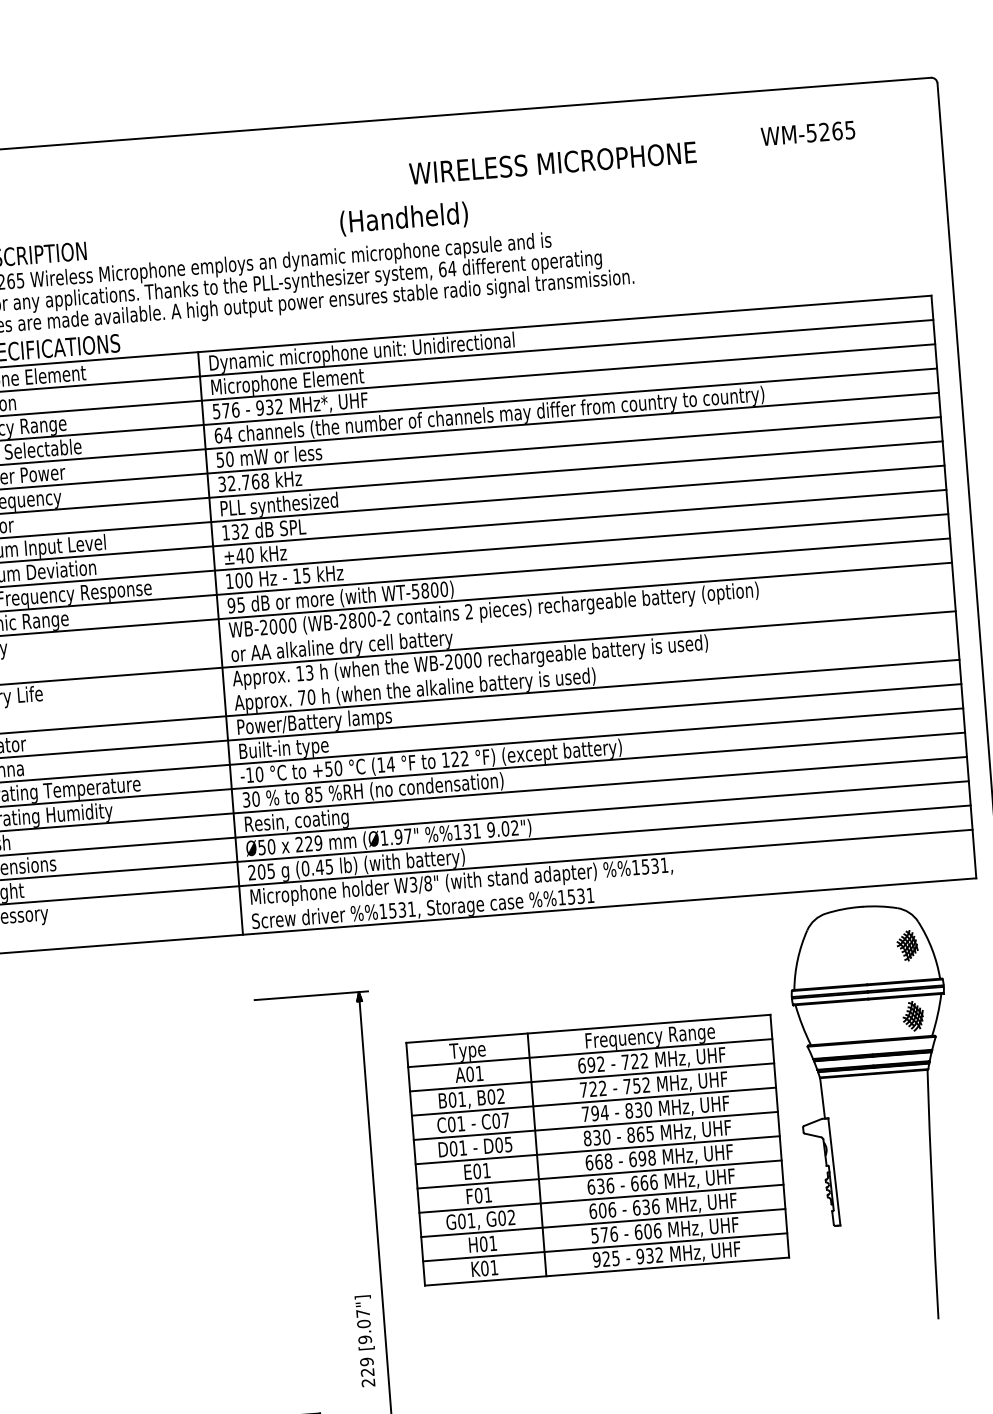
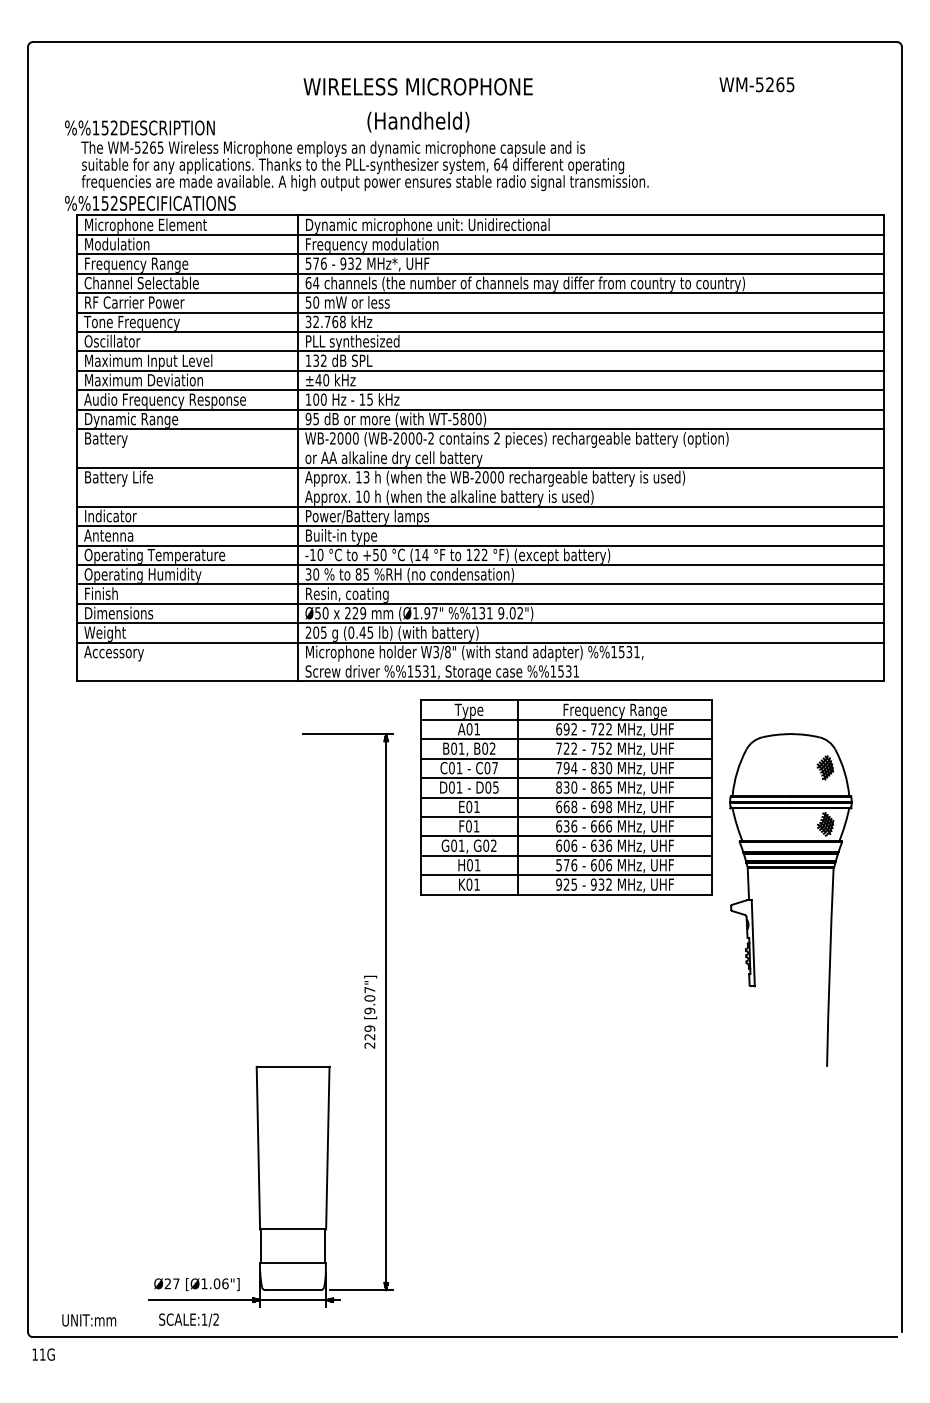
text: (807, 133) -> (756, 84), moved
text: (552, 162) -> (417, 86), moved
text: (404, 218) -> (418, 121), moved
text: (294, 381) -> (372, 244), Microphone Element -> Frequency modulation
text: (352, 620) -> (403, 438), (WB-2800-2 -> (WB-2000-2
text: (301, 697) -> (358, 496), 70 -> 10
part: (873, 1074) -> (790, 868), moved
part: (597, 1150) -> (566, 797), moved

